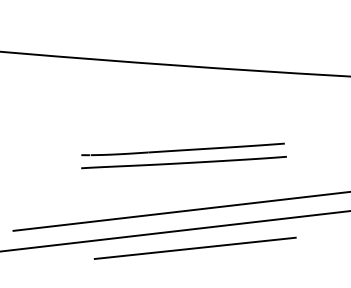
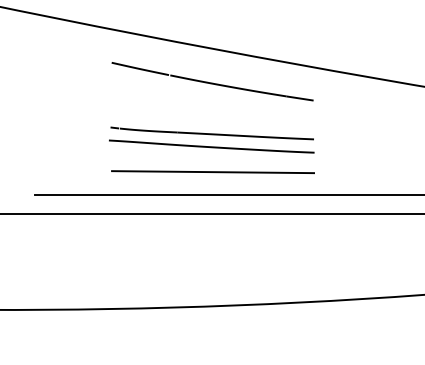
part: (177, 97) -> (212, 81), added
line: (194, 247) -> (212, 171), moved

